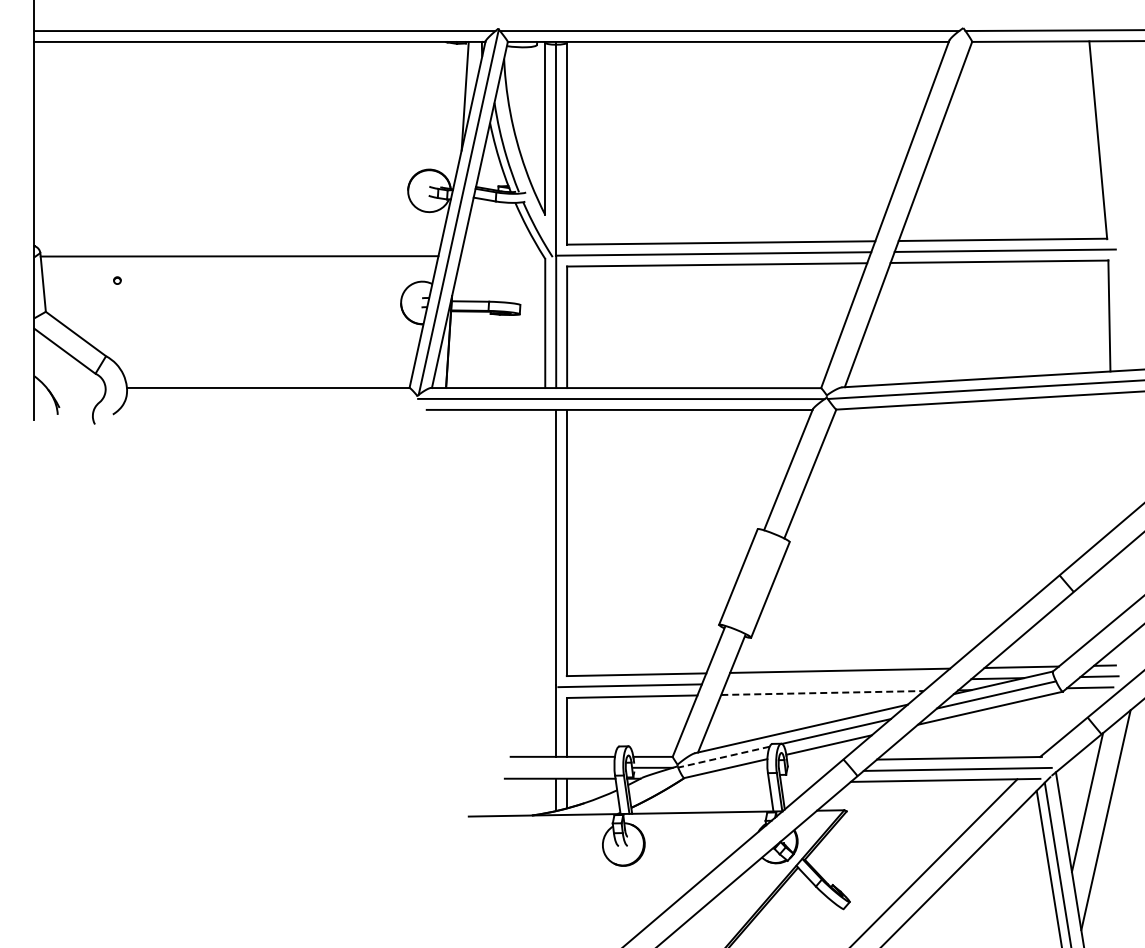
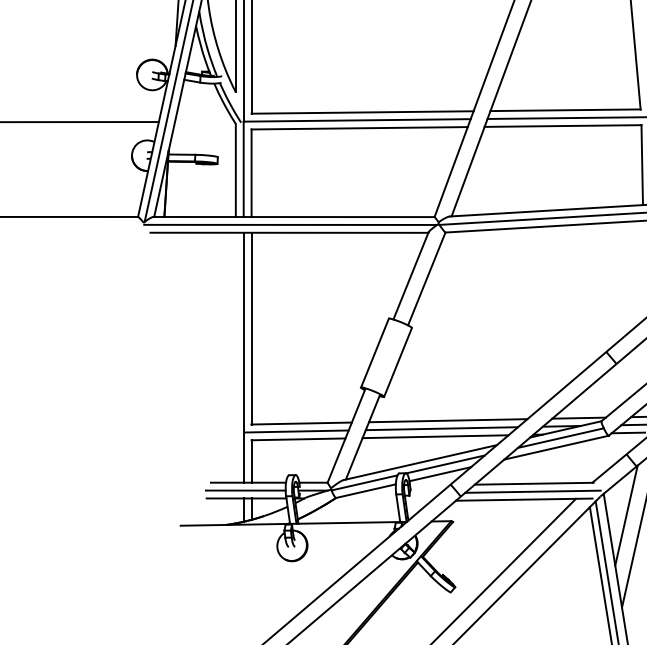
line: (831, 681) -> (442, 428), added
line: (823, 693) -> (436, 437), dashed -> solid
line: (723, 757) -> (364, 483), dashed -> solid
line: (558, 767) -> (245, 490), added

